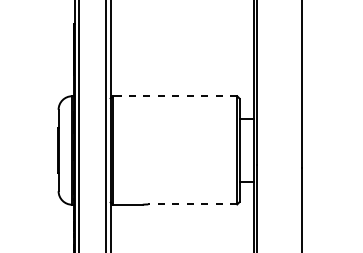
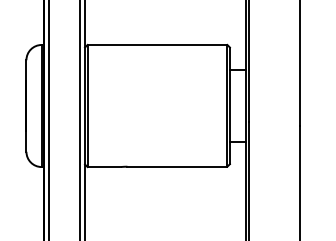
line: (174, 96) -> (156, 45), dashed -> solid
line: (192, 204) -> (177, 166), dashed -> solid

